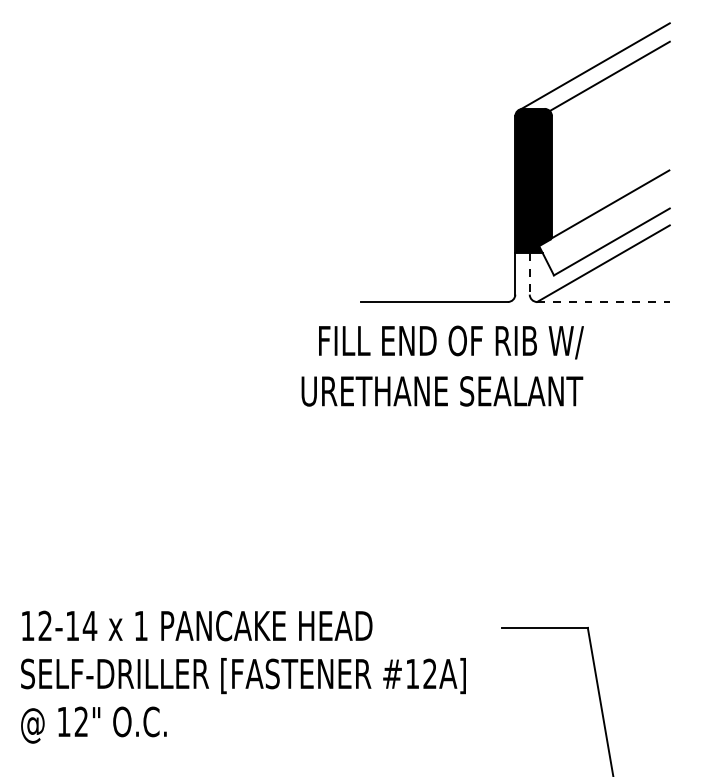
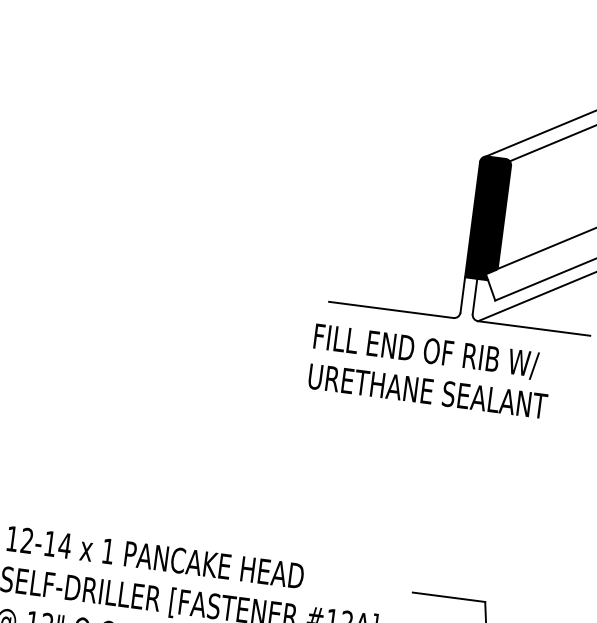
line: (529, 273) -> (474, 296), dashed -> solid
line: (604, 302) -> (534, 329), dashed -> solid
text: (451, 342) -> (426, 351), moved
text: (442, 391) -> (428, 391), moved

